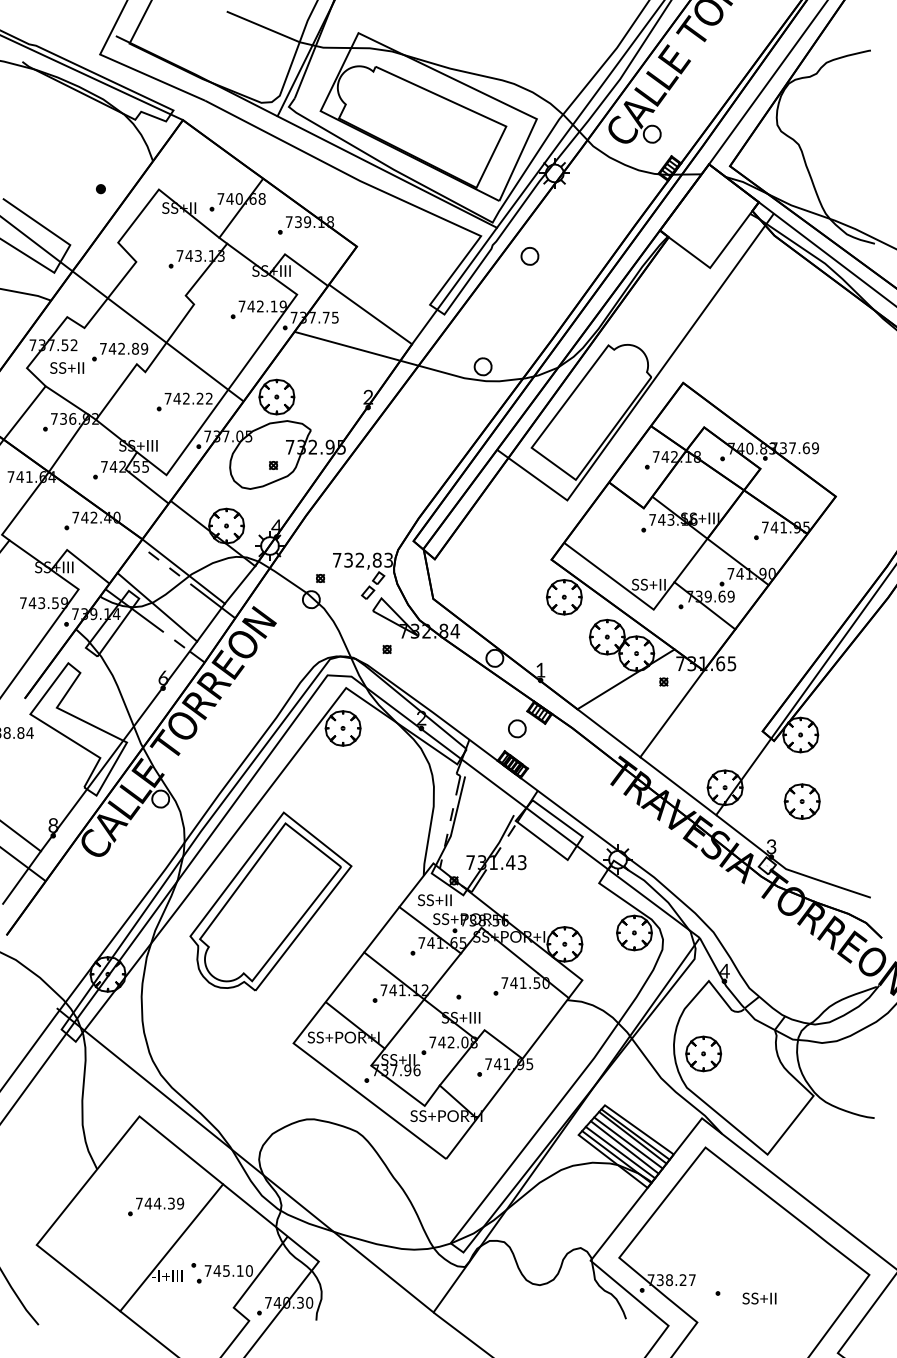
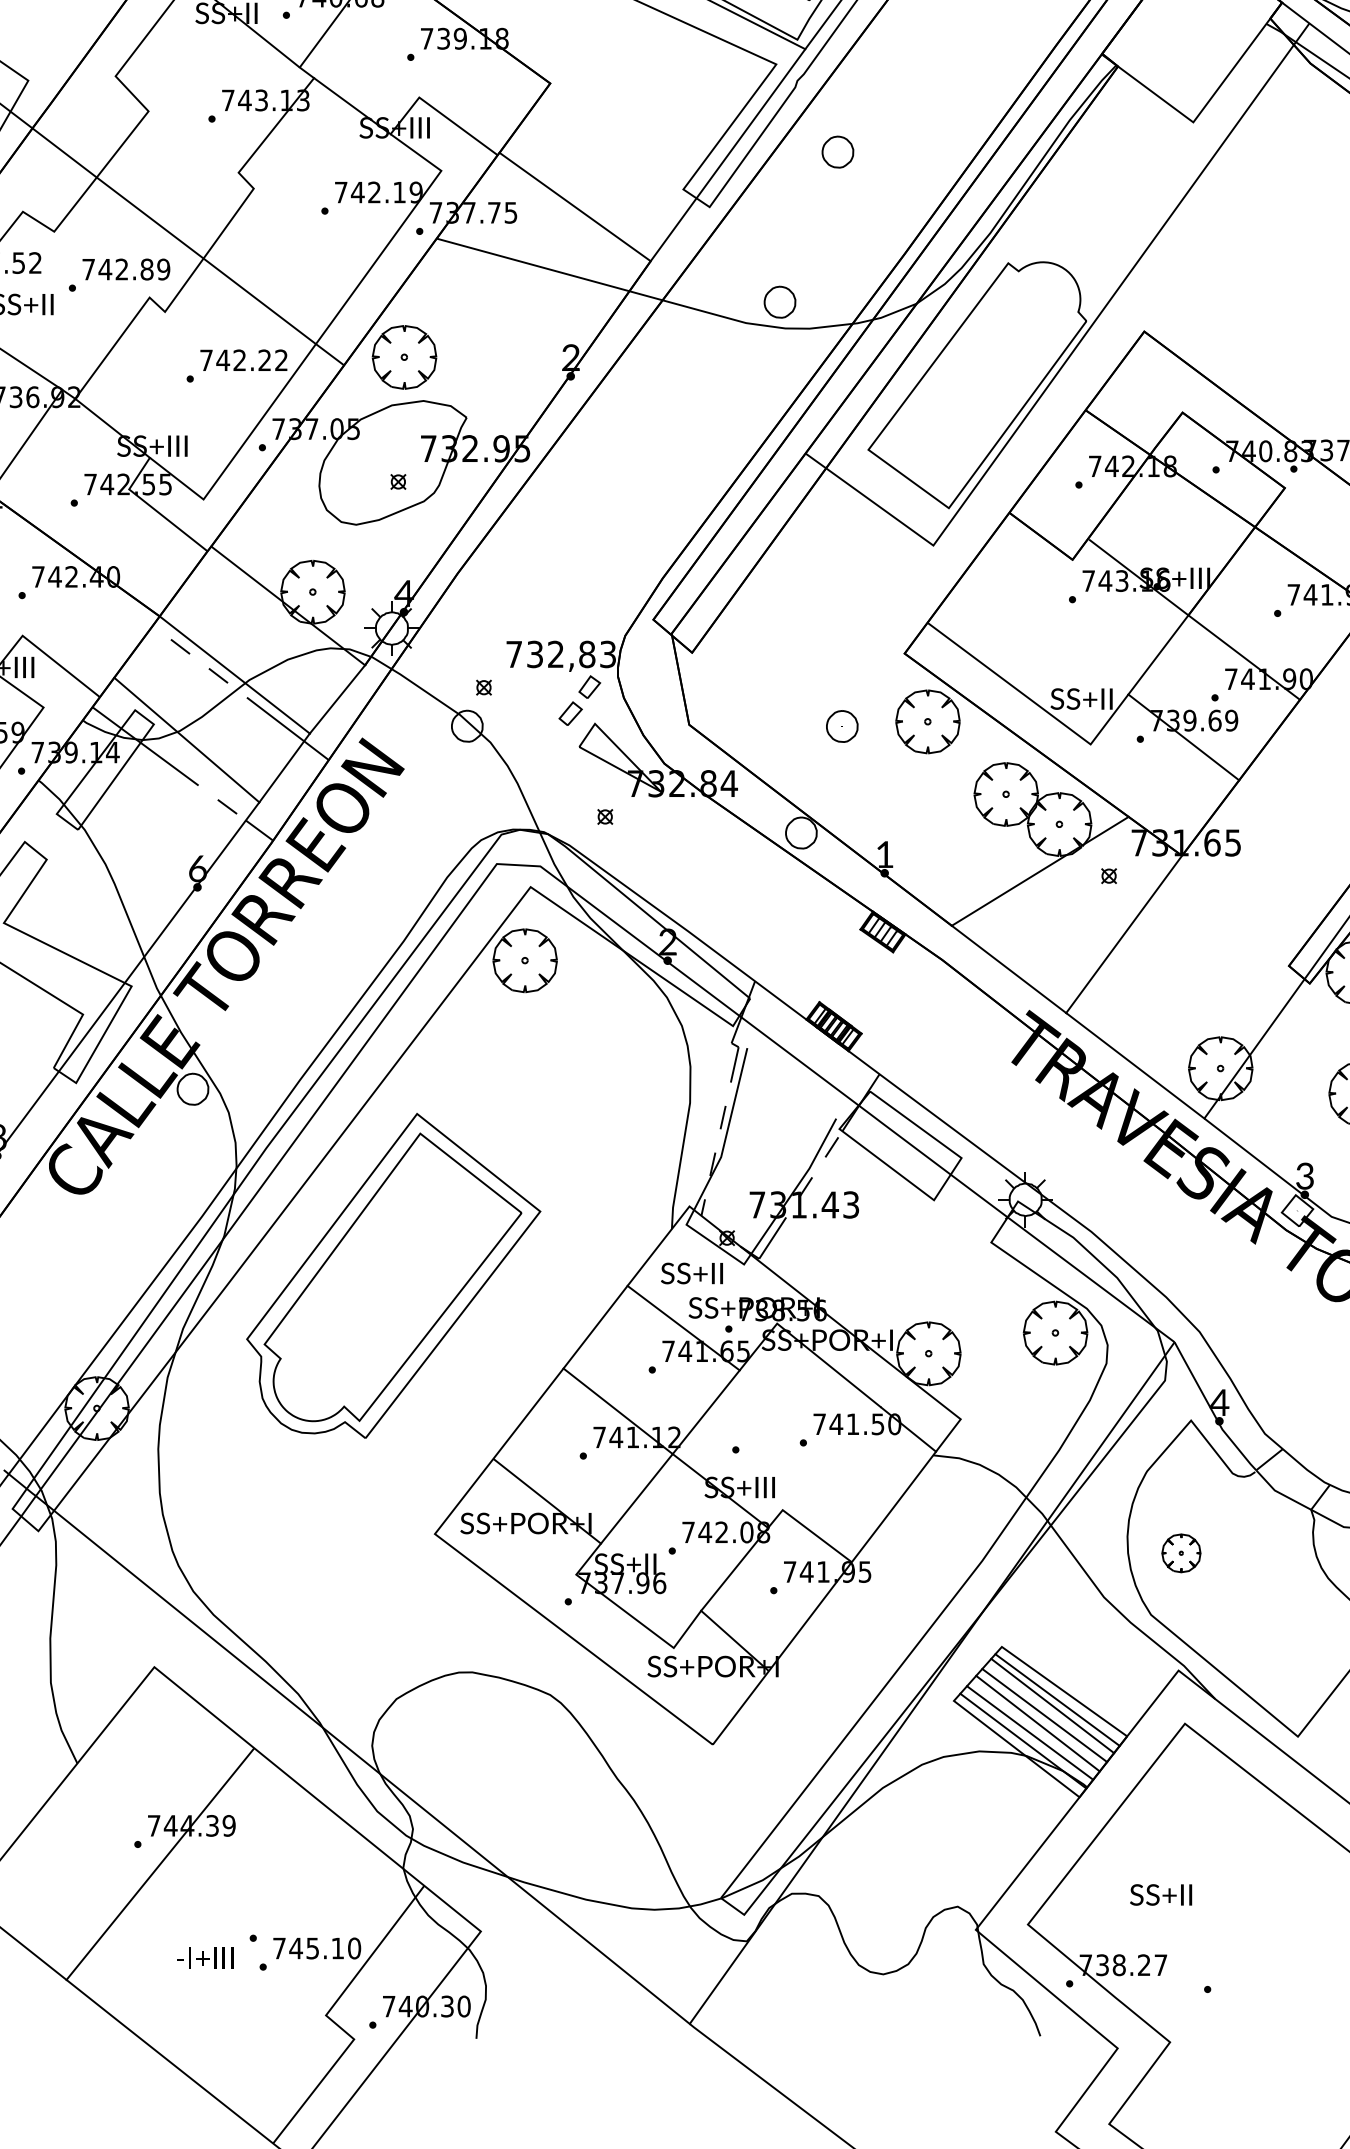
part: (529, 256) -> (837, 152), moved
part: (517, 728) -> (842, 725), moved
part: (703, 1053) -> (1181, 1552), size x0.6
line: (171, 1247) -> (159, 1863), moved
text: (759, 1298) -> (1161, 1894), moved

